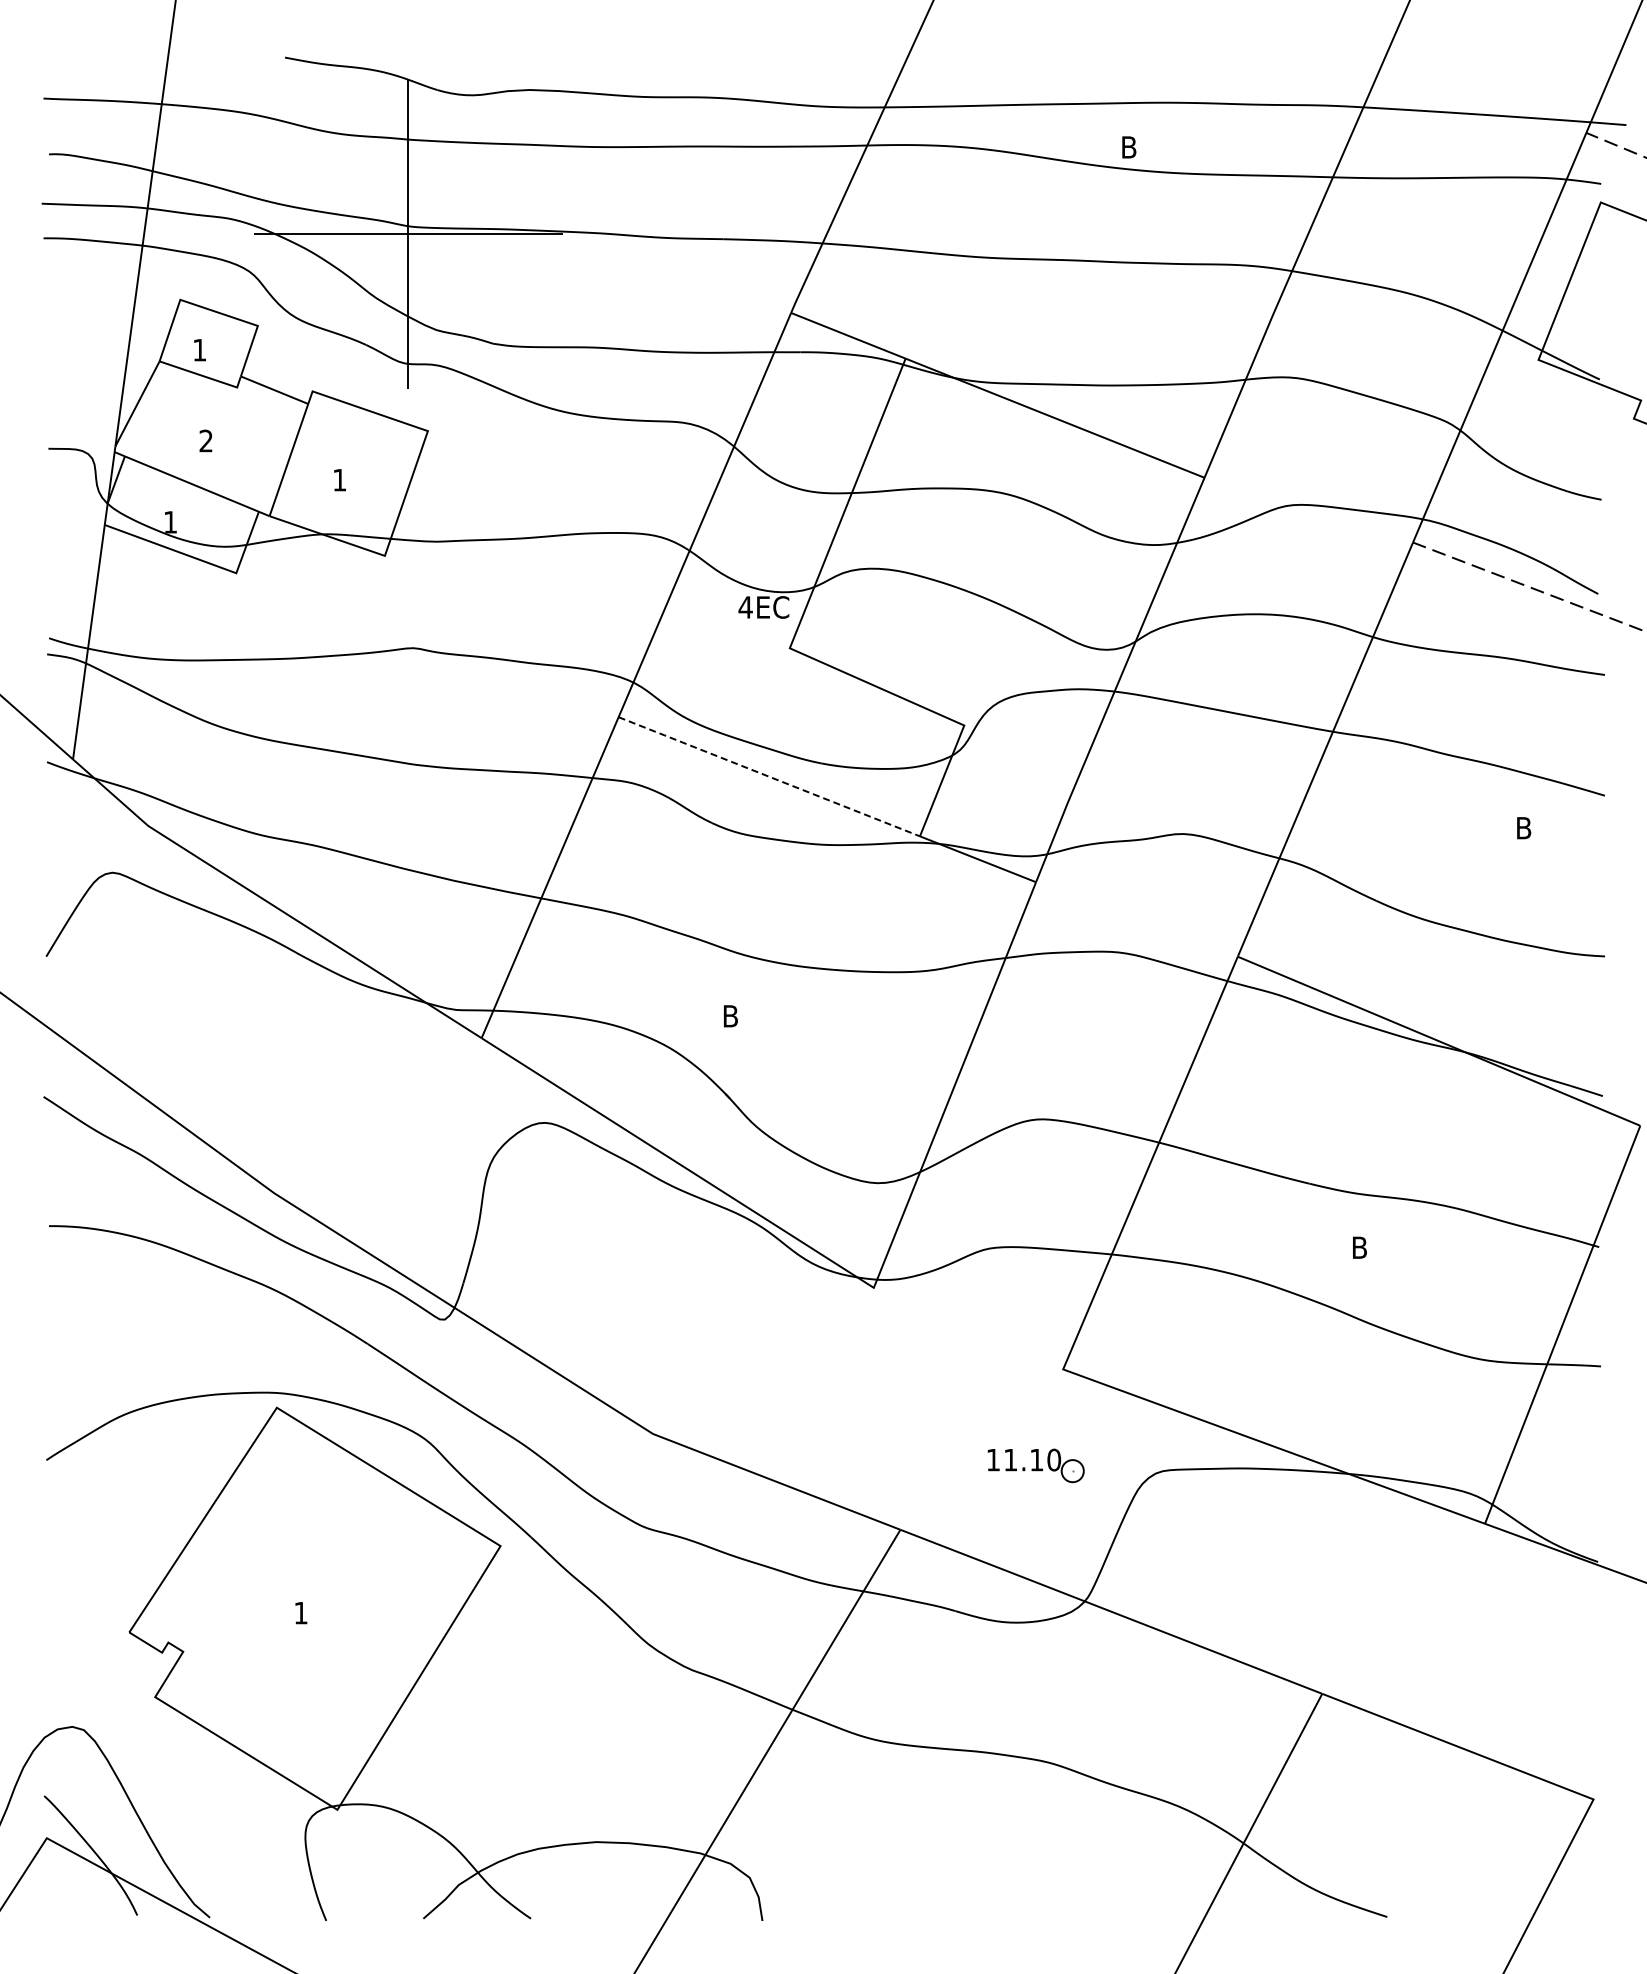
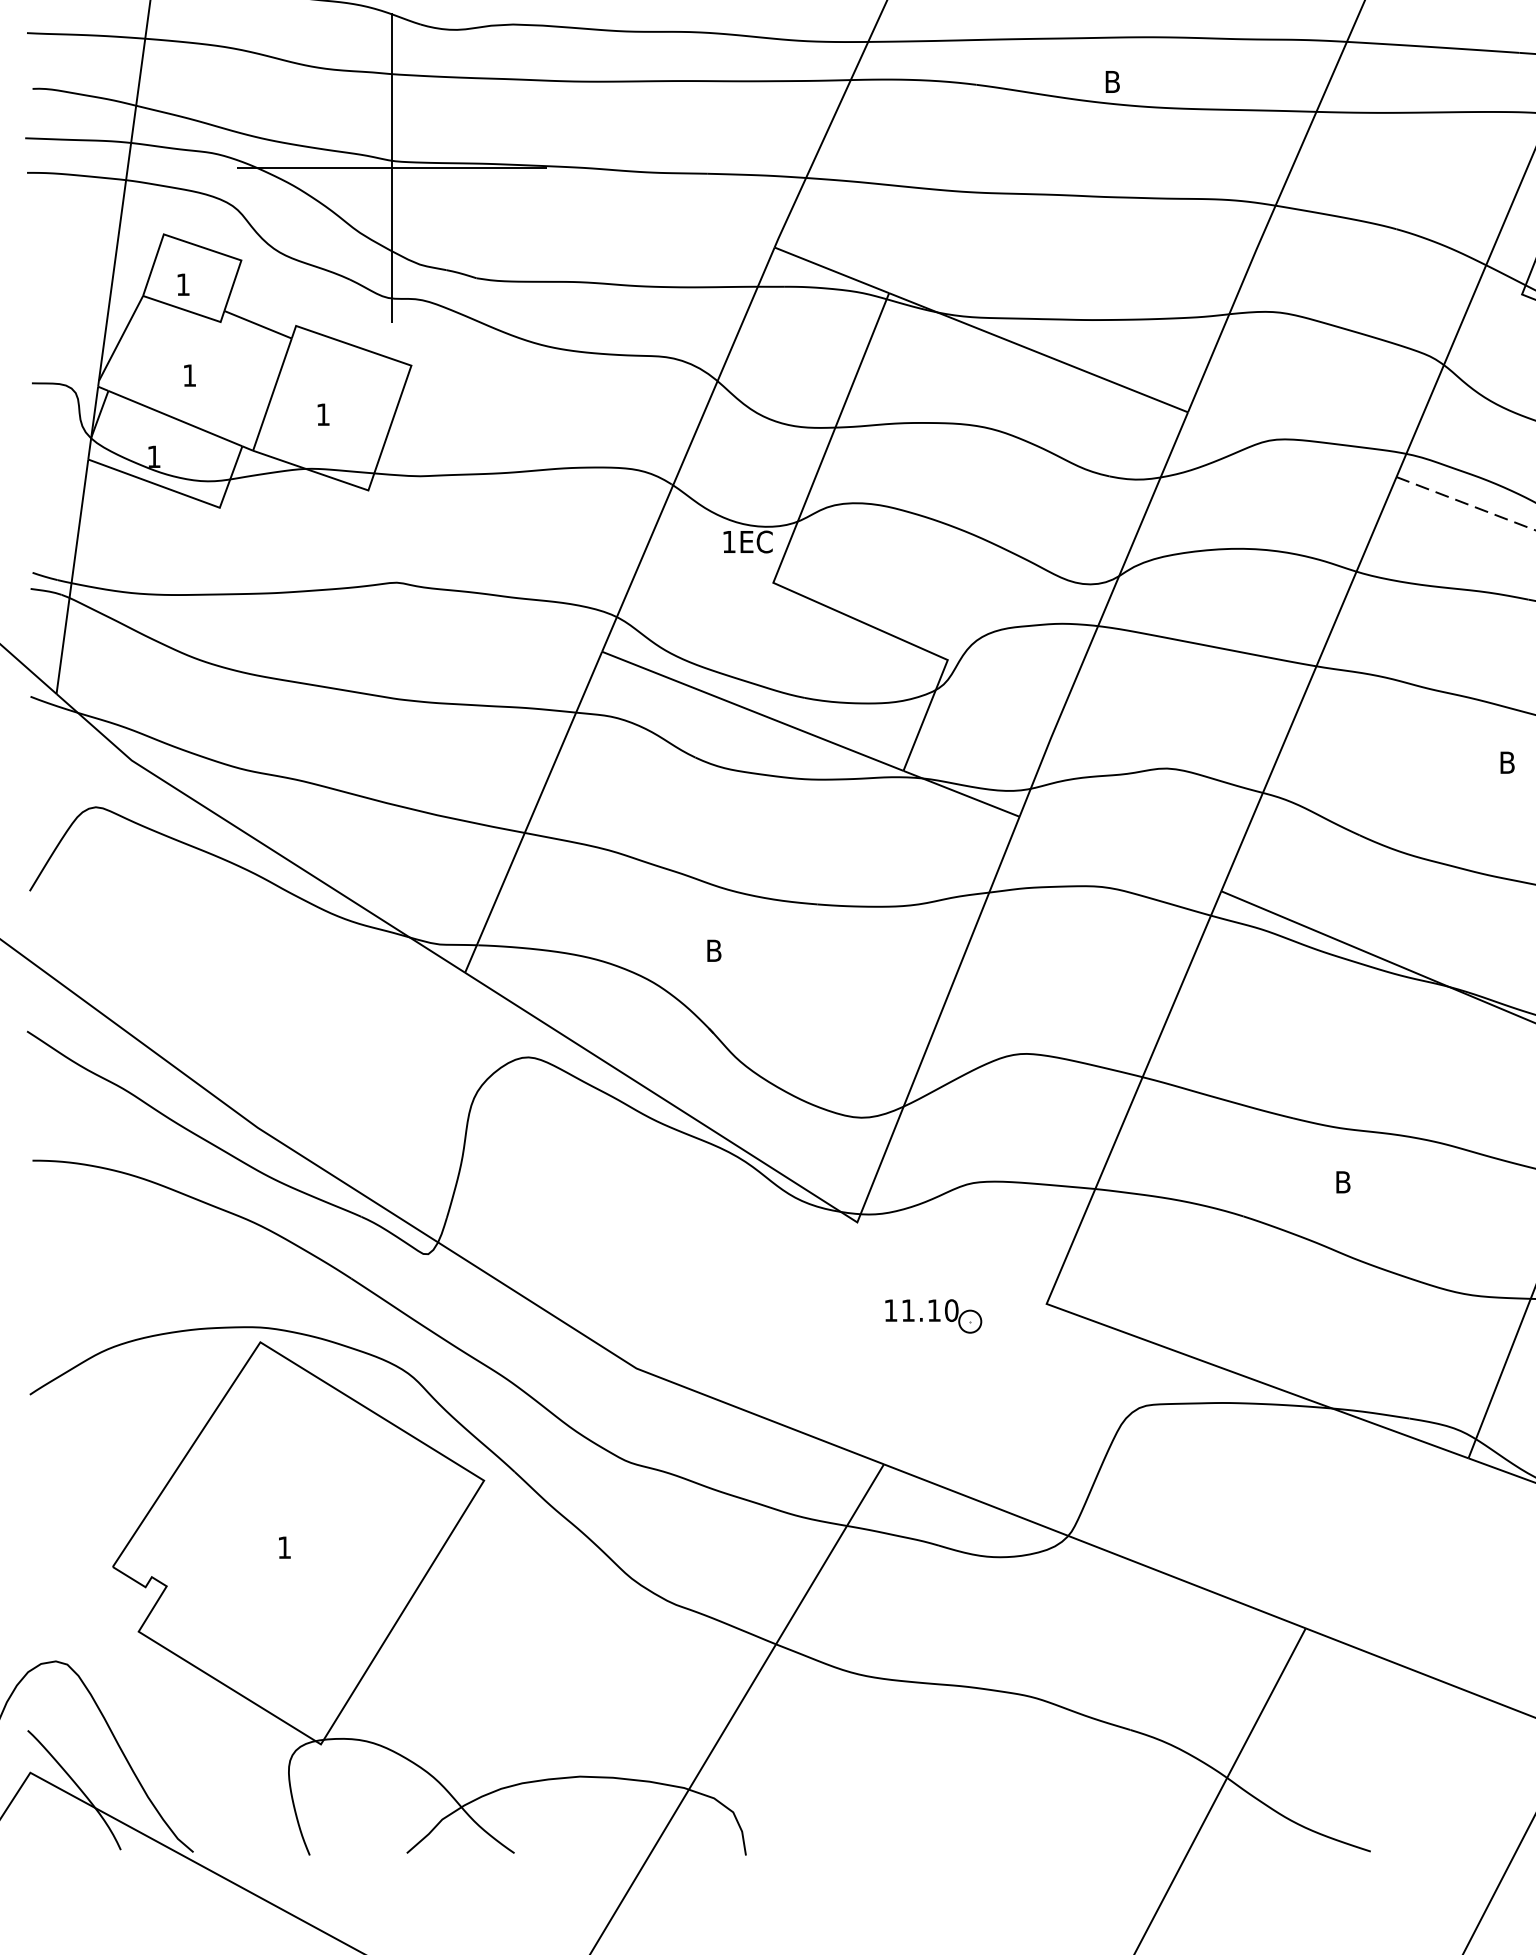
text: (205, 440) -> (189, 375), 2 -> 1
text: (745, 607) -> (729, 542), 4EC -> 1EC
line: (769, 776) -> (753, 711), dashed -> solid
part: (1035, 1465) -> (933, 1316), moved

